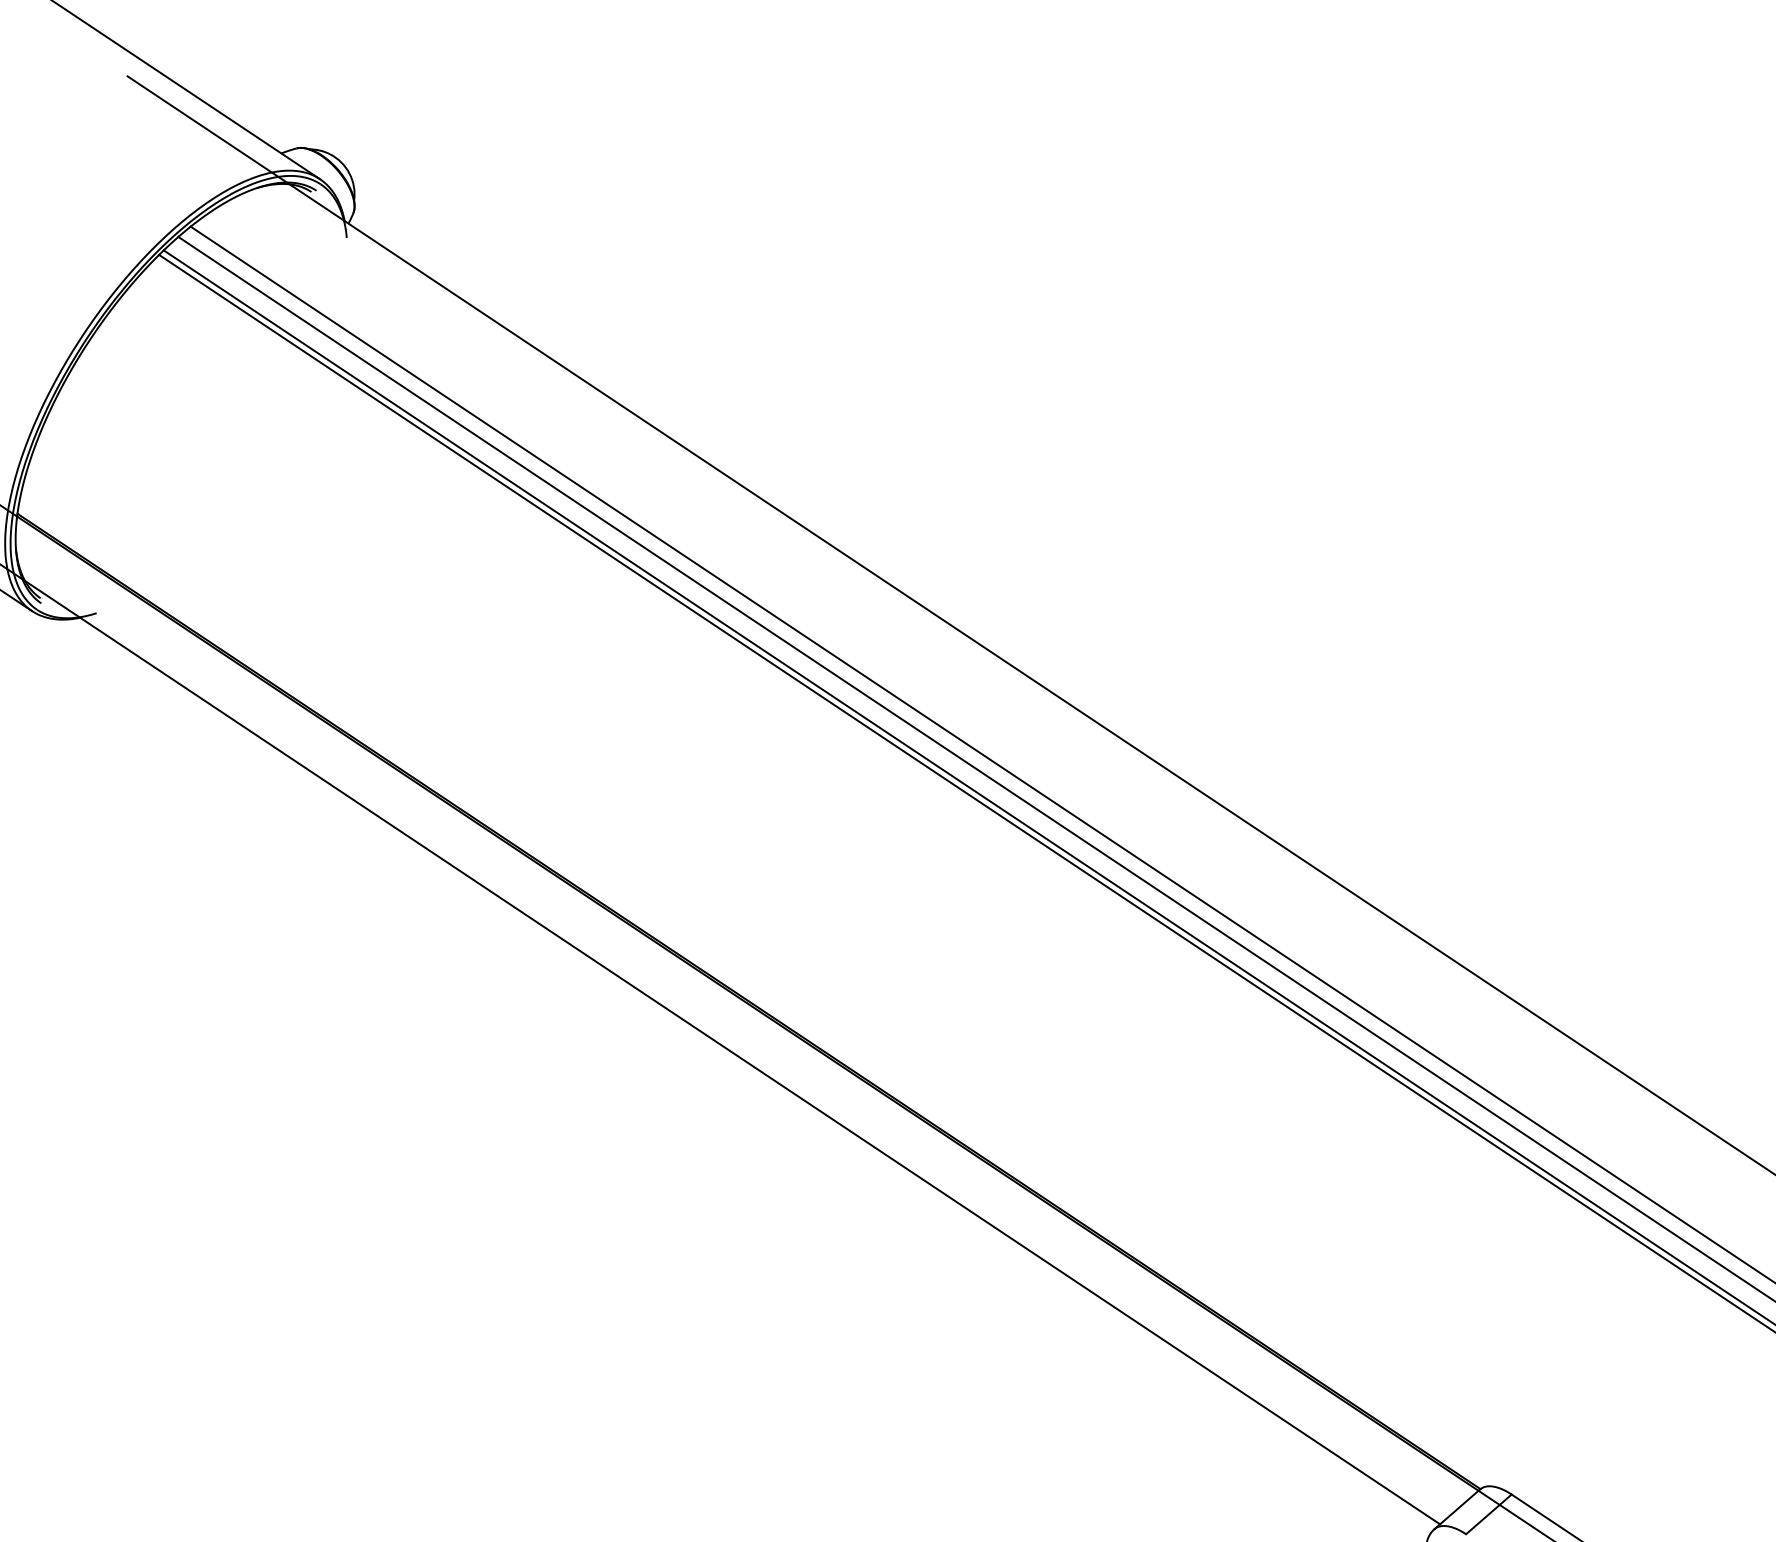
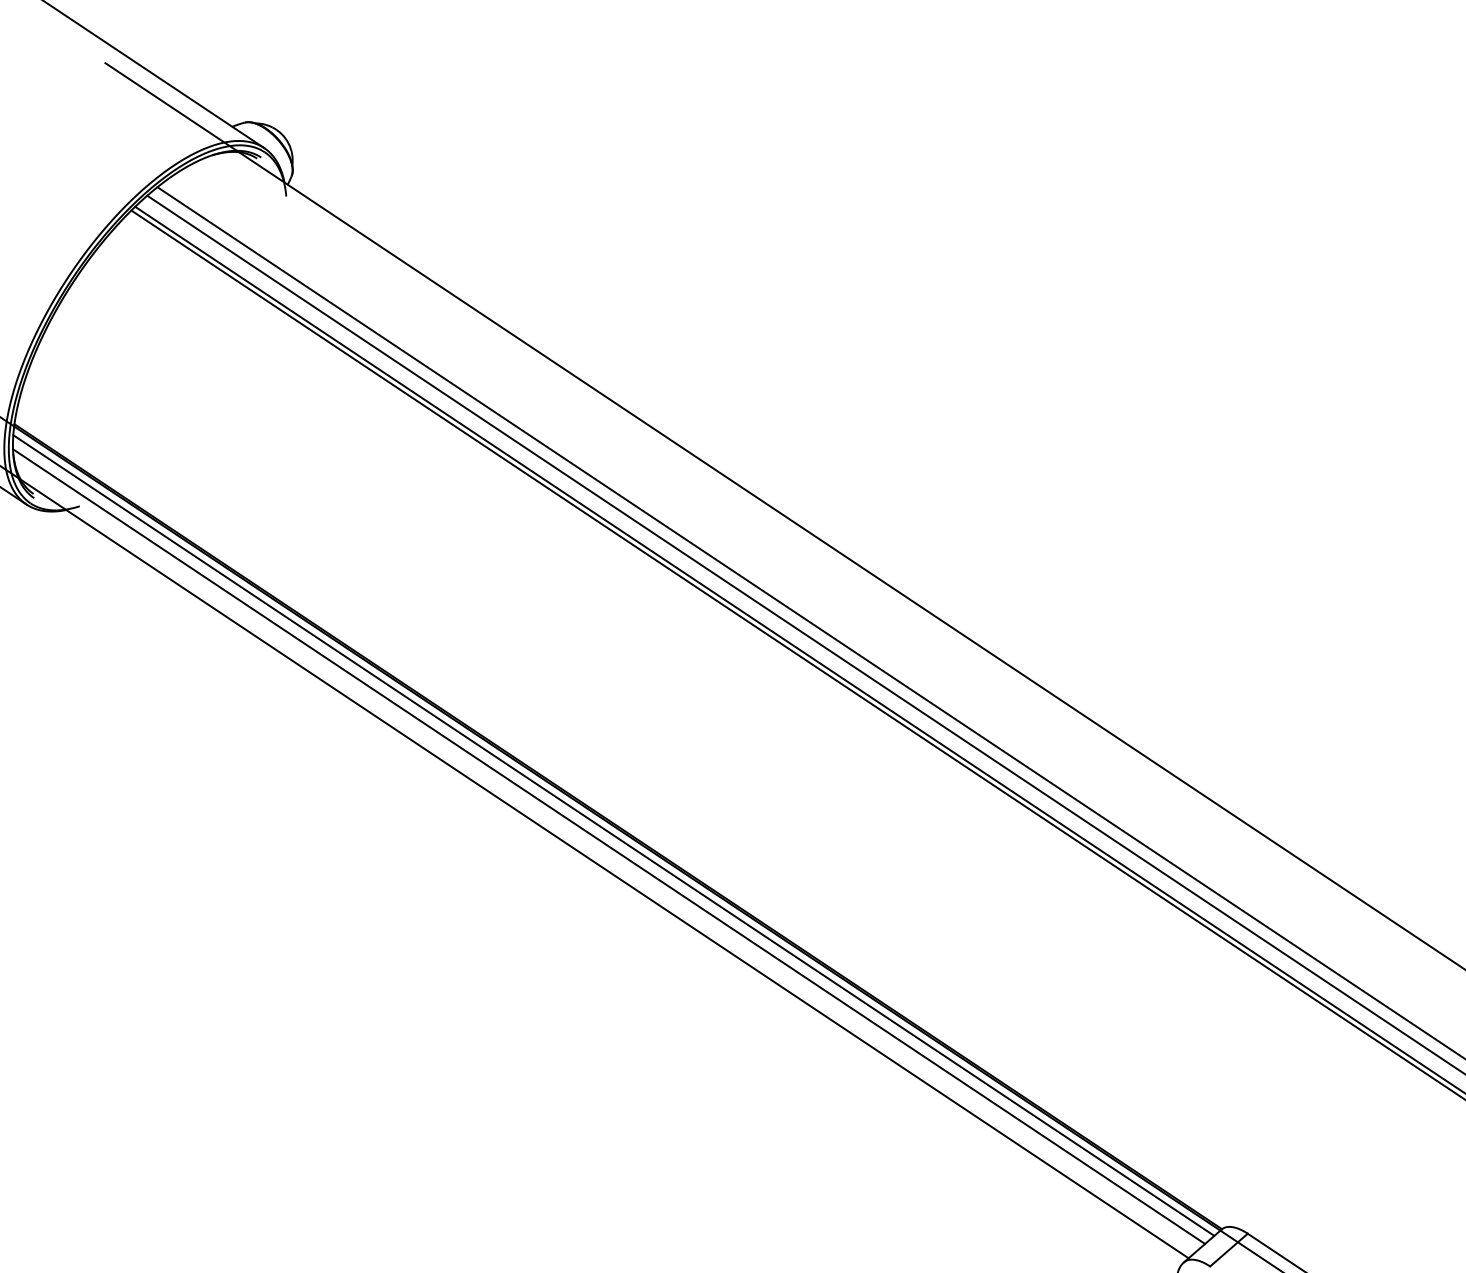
line: (743, 1012) -> (613, 835), added
line: (737, 1025) -> (608, 846), added

